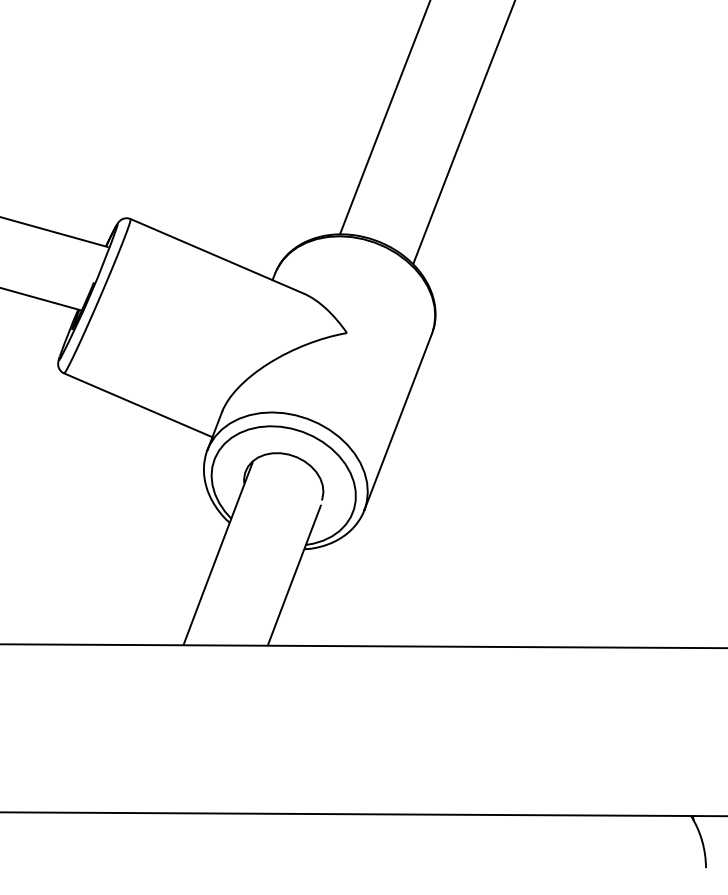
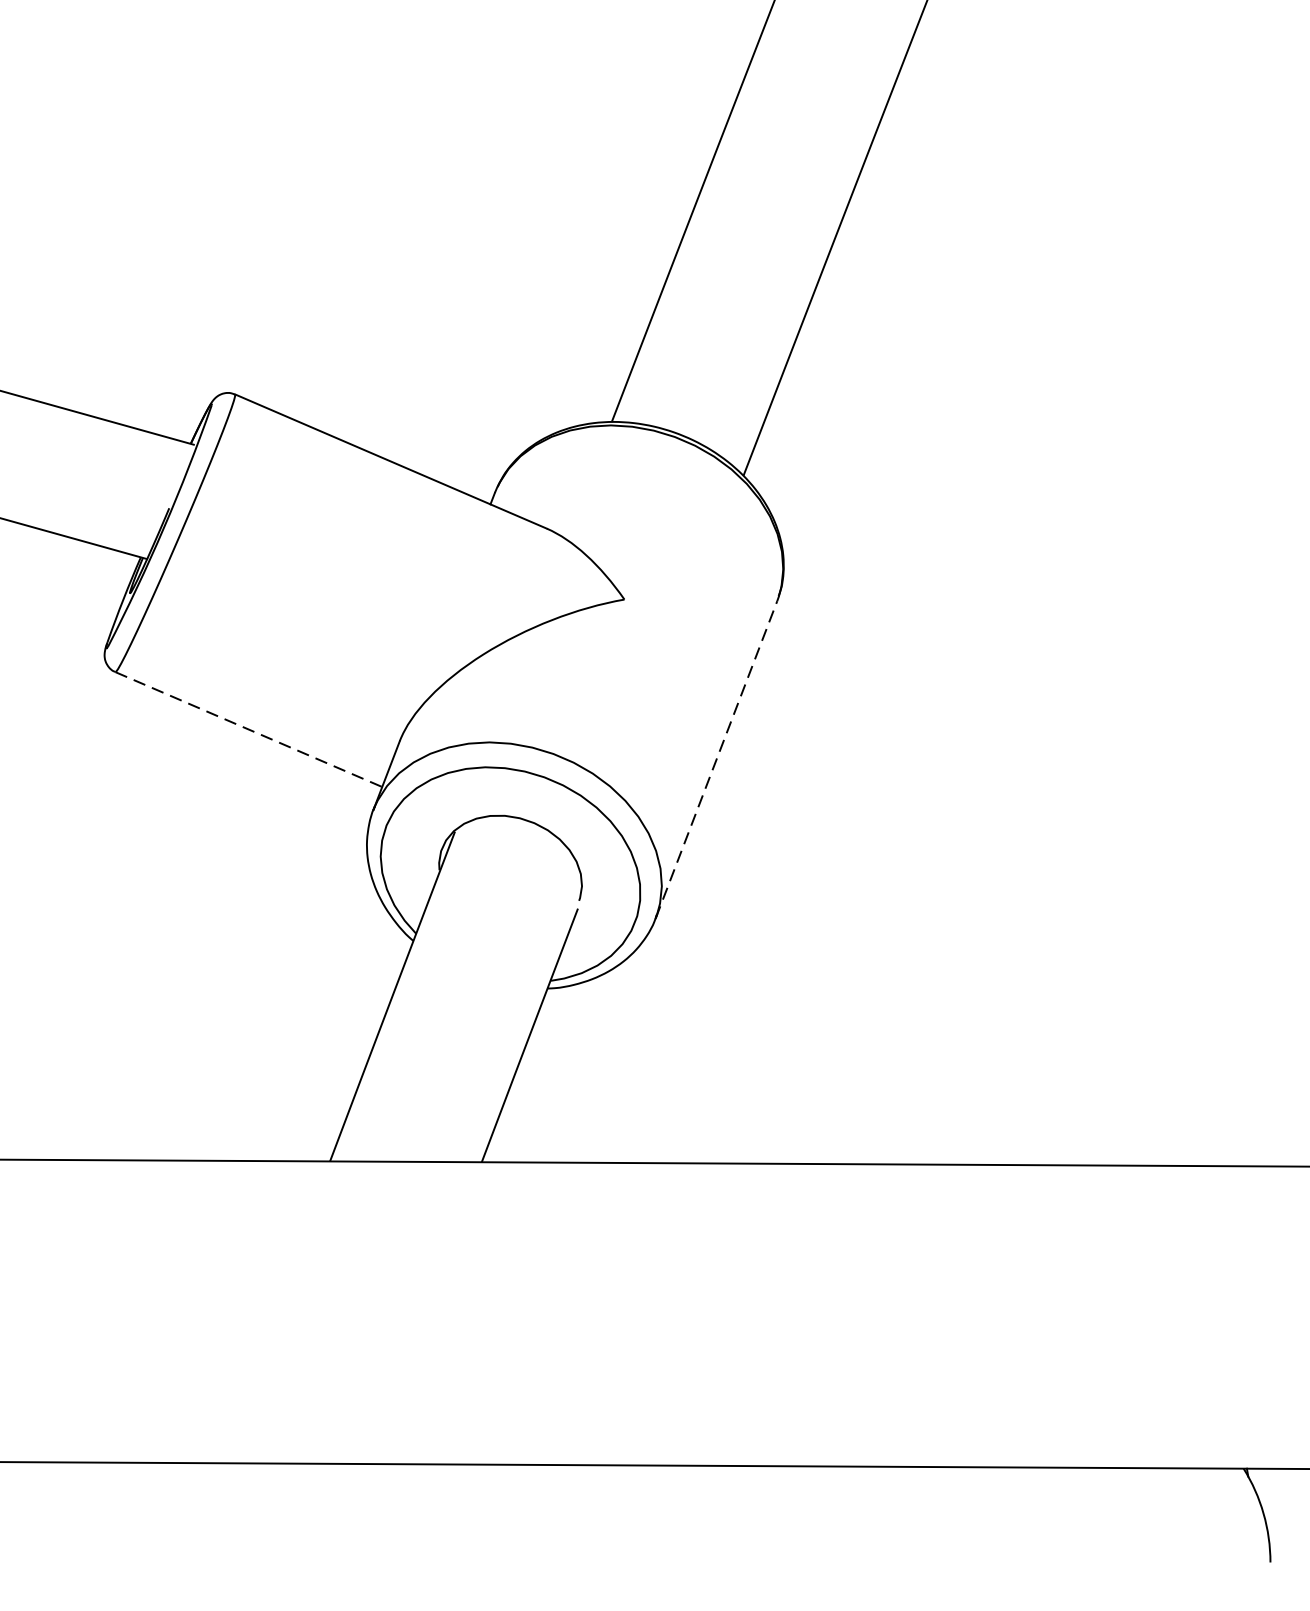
line: (138, 405) -> (249, 729), solid -> dashed
line: (398, 421) -> (717, 758), solid -> dashed

